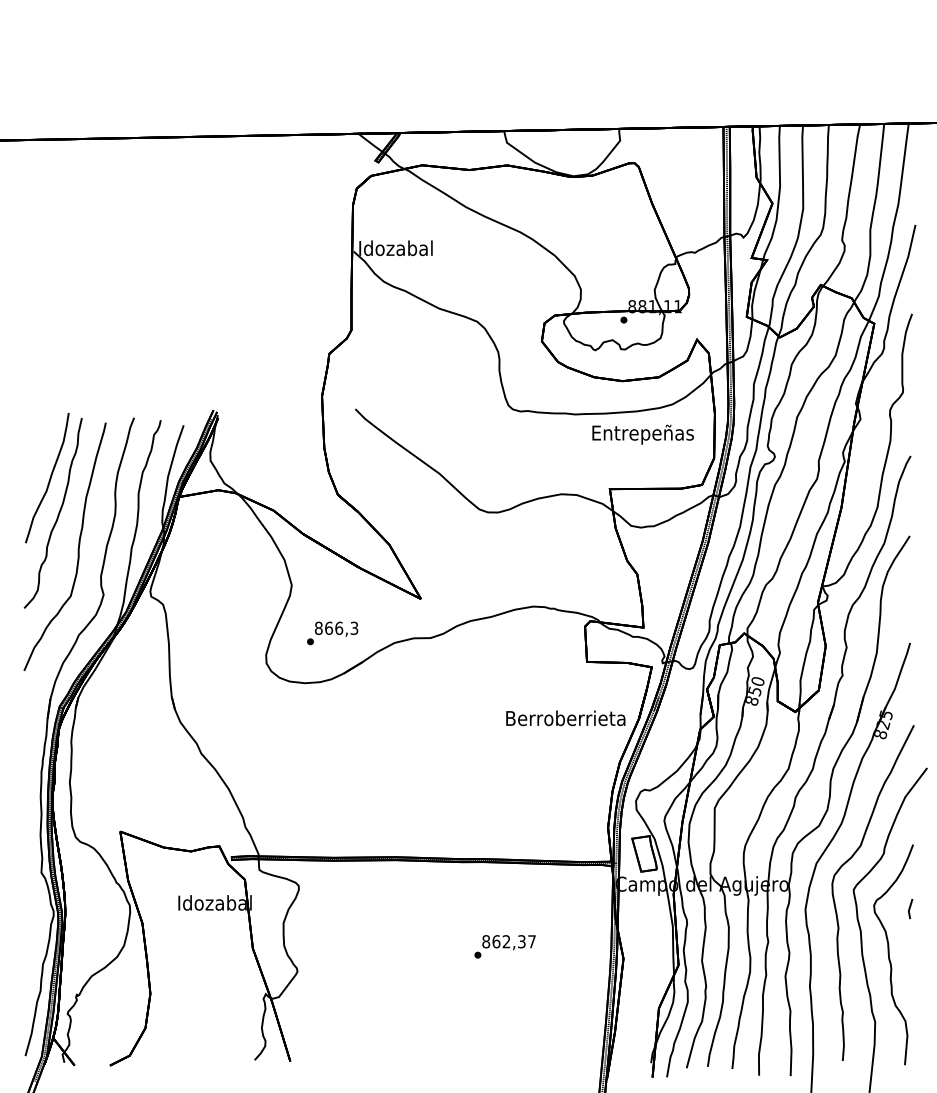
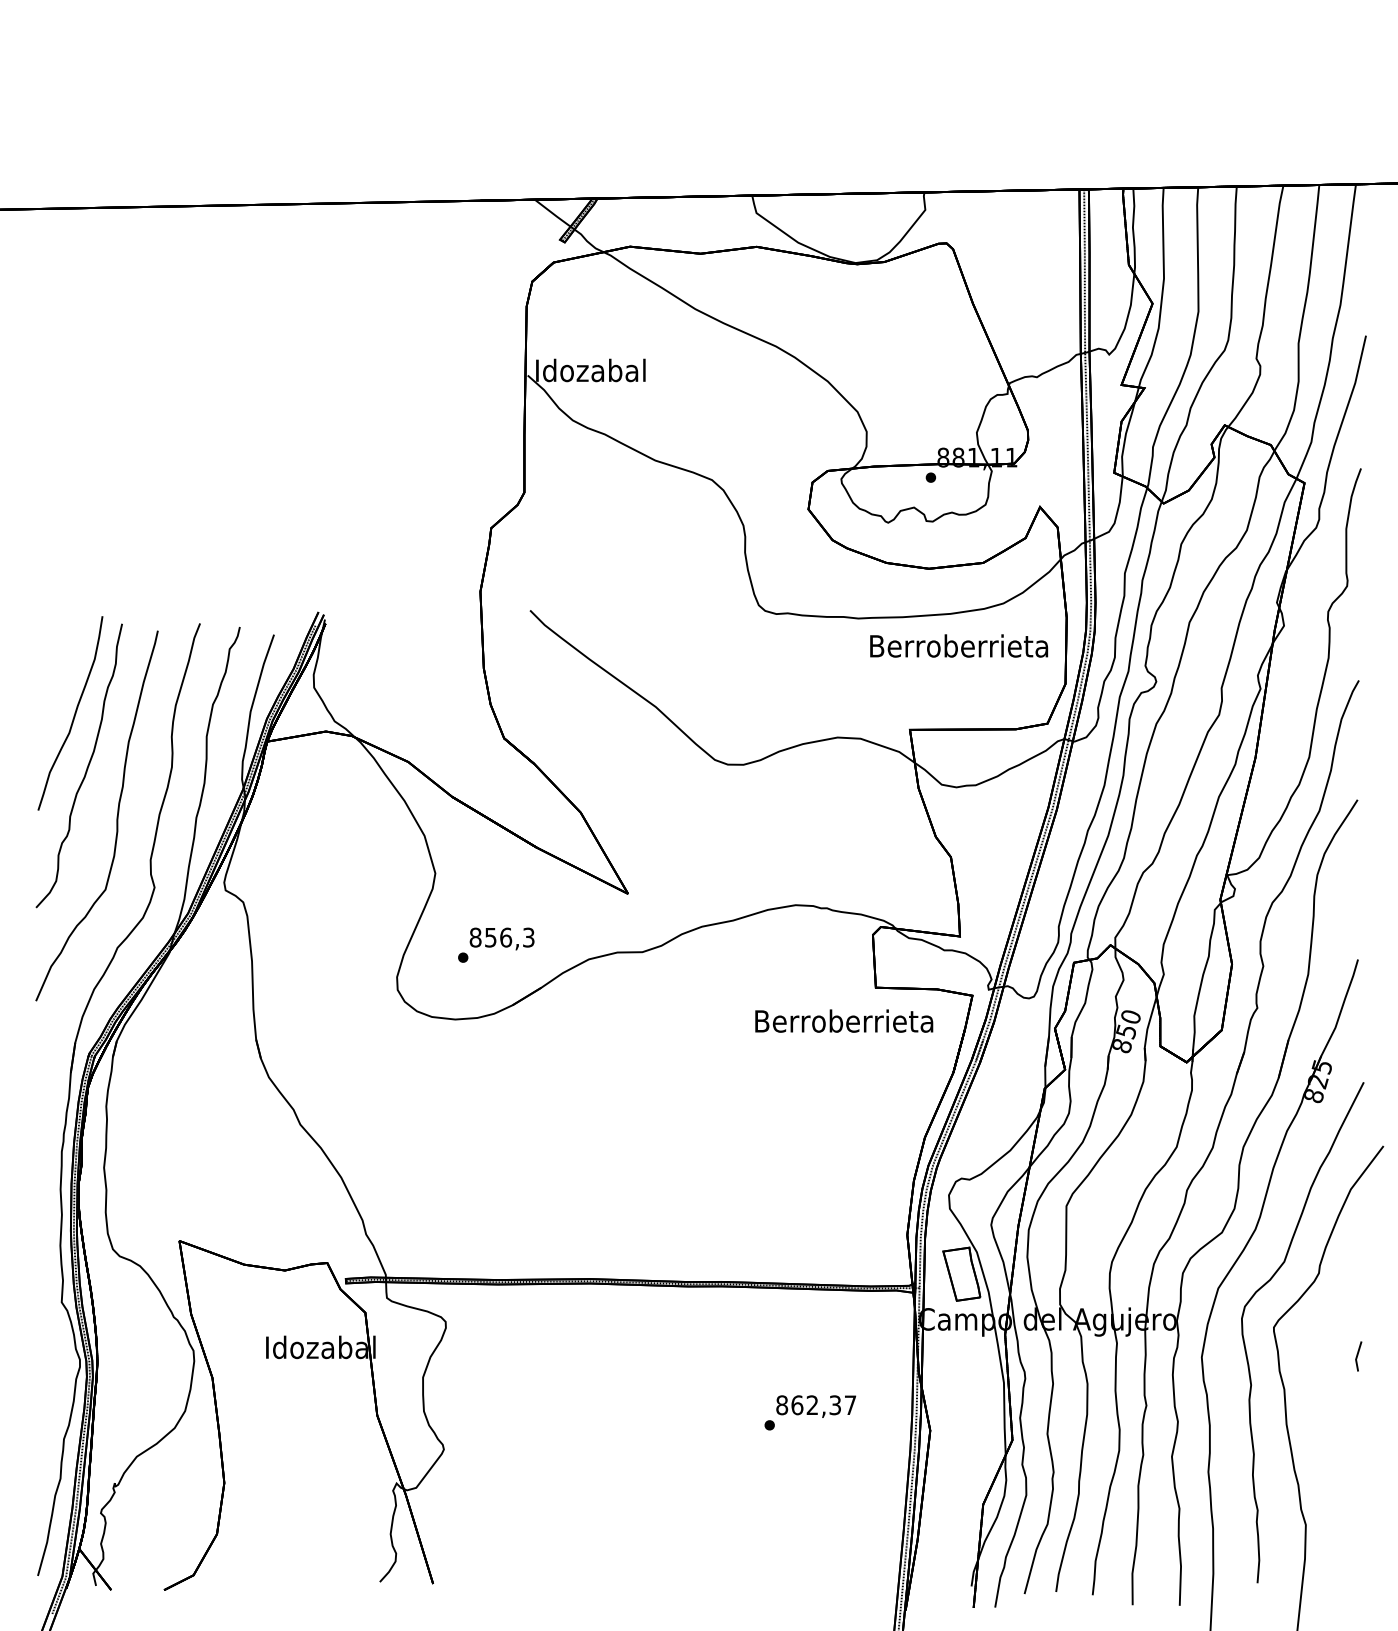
text: (642, 434) -> (958, 648), Entrepeñas -> Berroberrieta
text: (329, 627) -> (491, 936), 866,3 -> 856,3
text: (565, 718) -> (843, 1021), moved
text: (504, 946) -> (809, 1412), moved
part: (893, 954) -> (1333, 1424), removed

